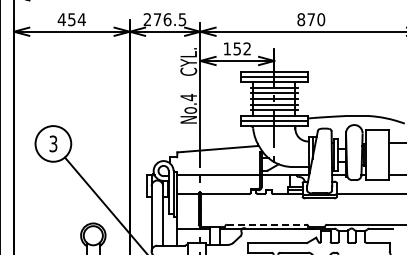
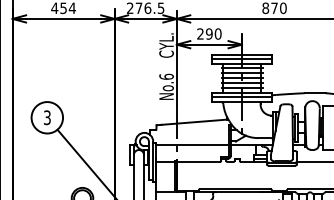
text: (237, 48) -> (209, 33), 152 -> 290
text: (188, 97) -> (166, 76), No.4 -> No.6
line: (266, 224) -> (235, 188), dashed -> solid

